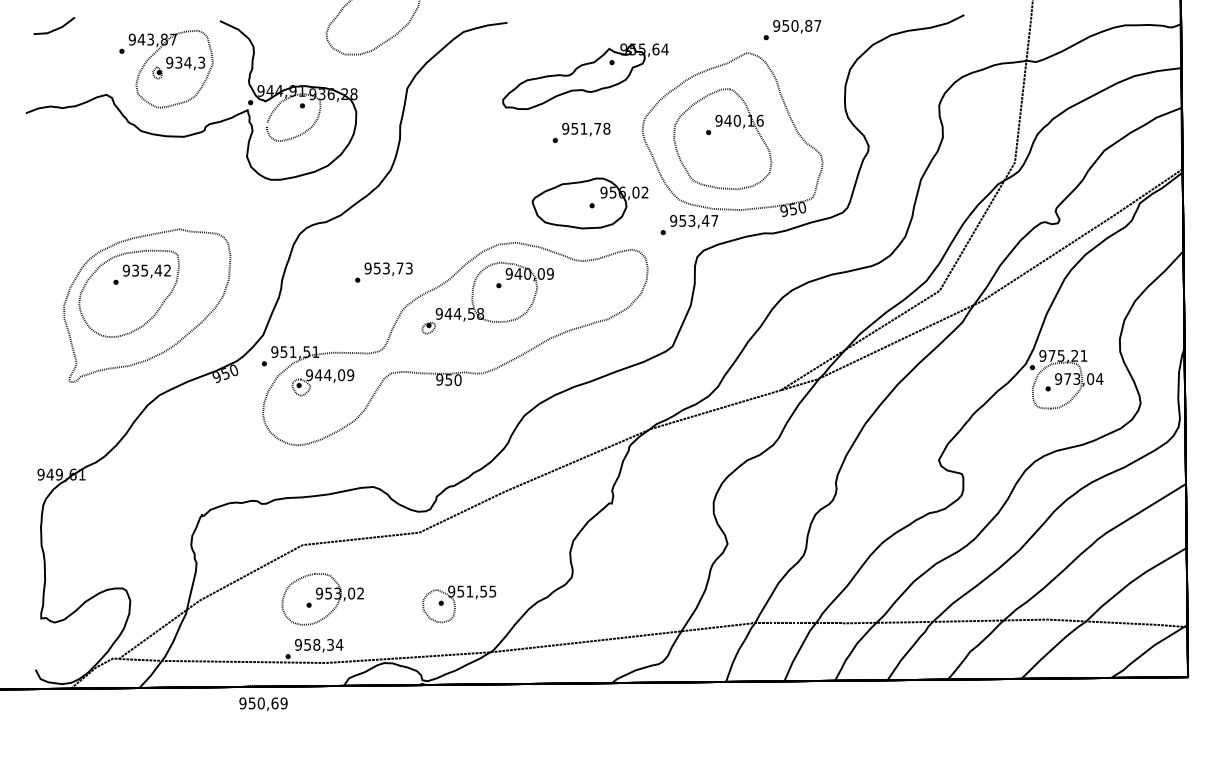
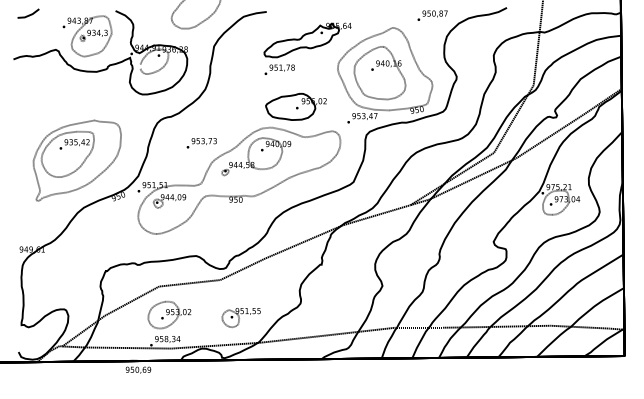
text: (792, 29) -> (432, 15), moved
text: (581, 132) -> (279, 69), moved
part: (588, 202) -> (295, 106), moved

